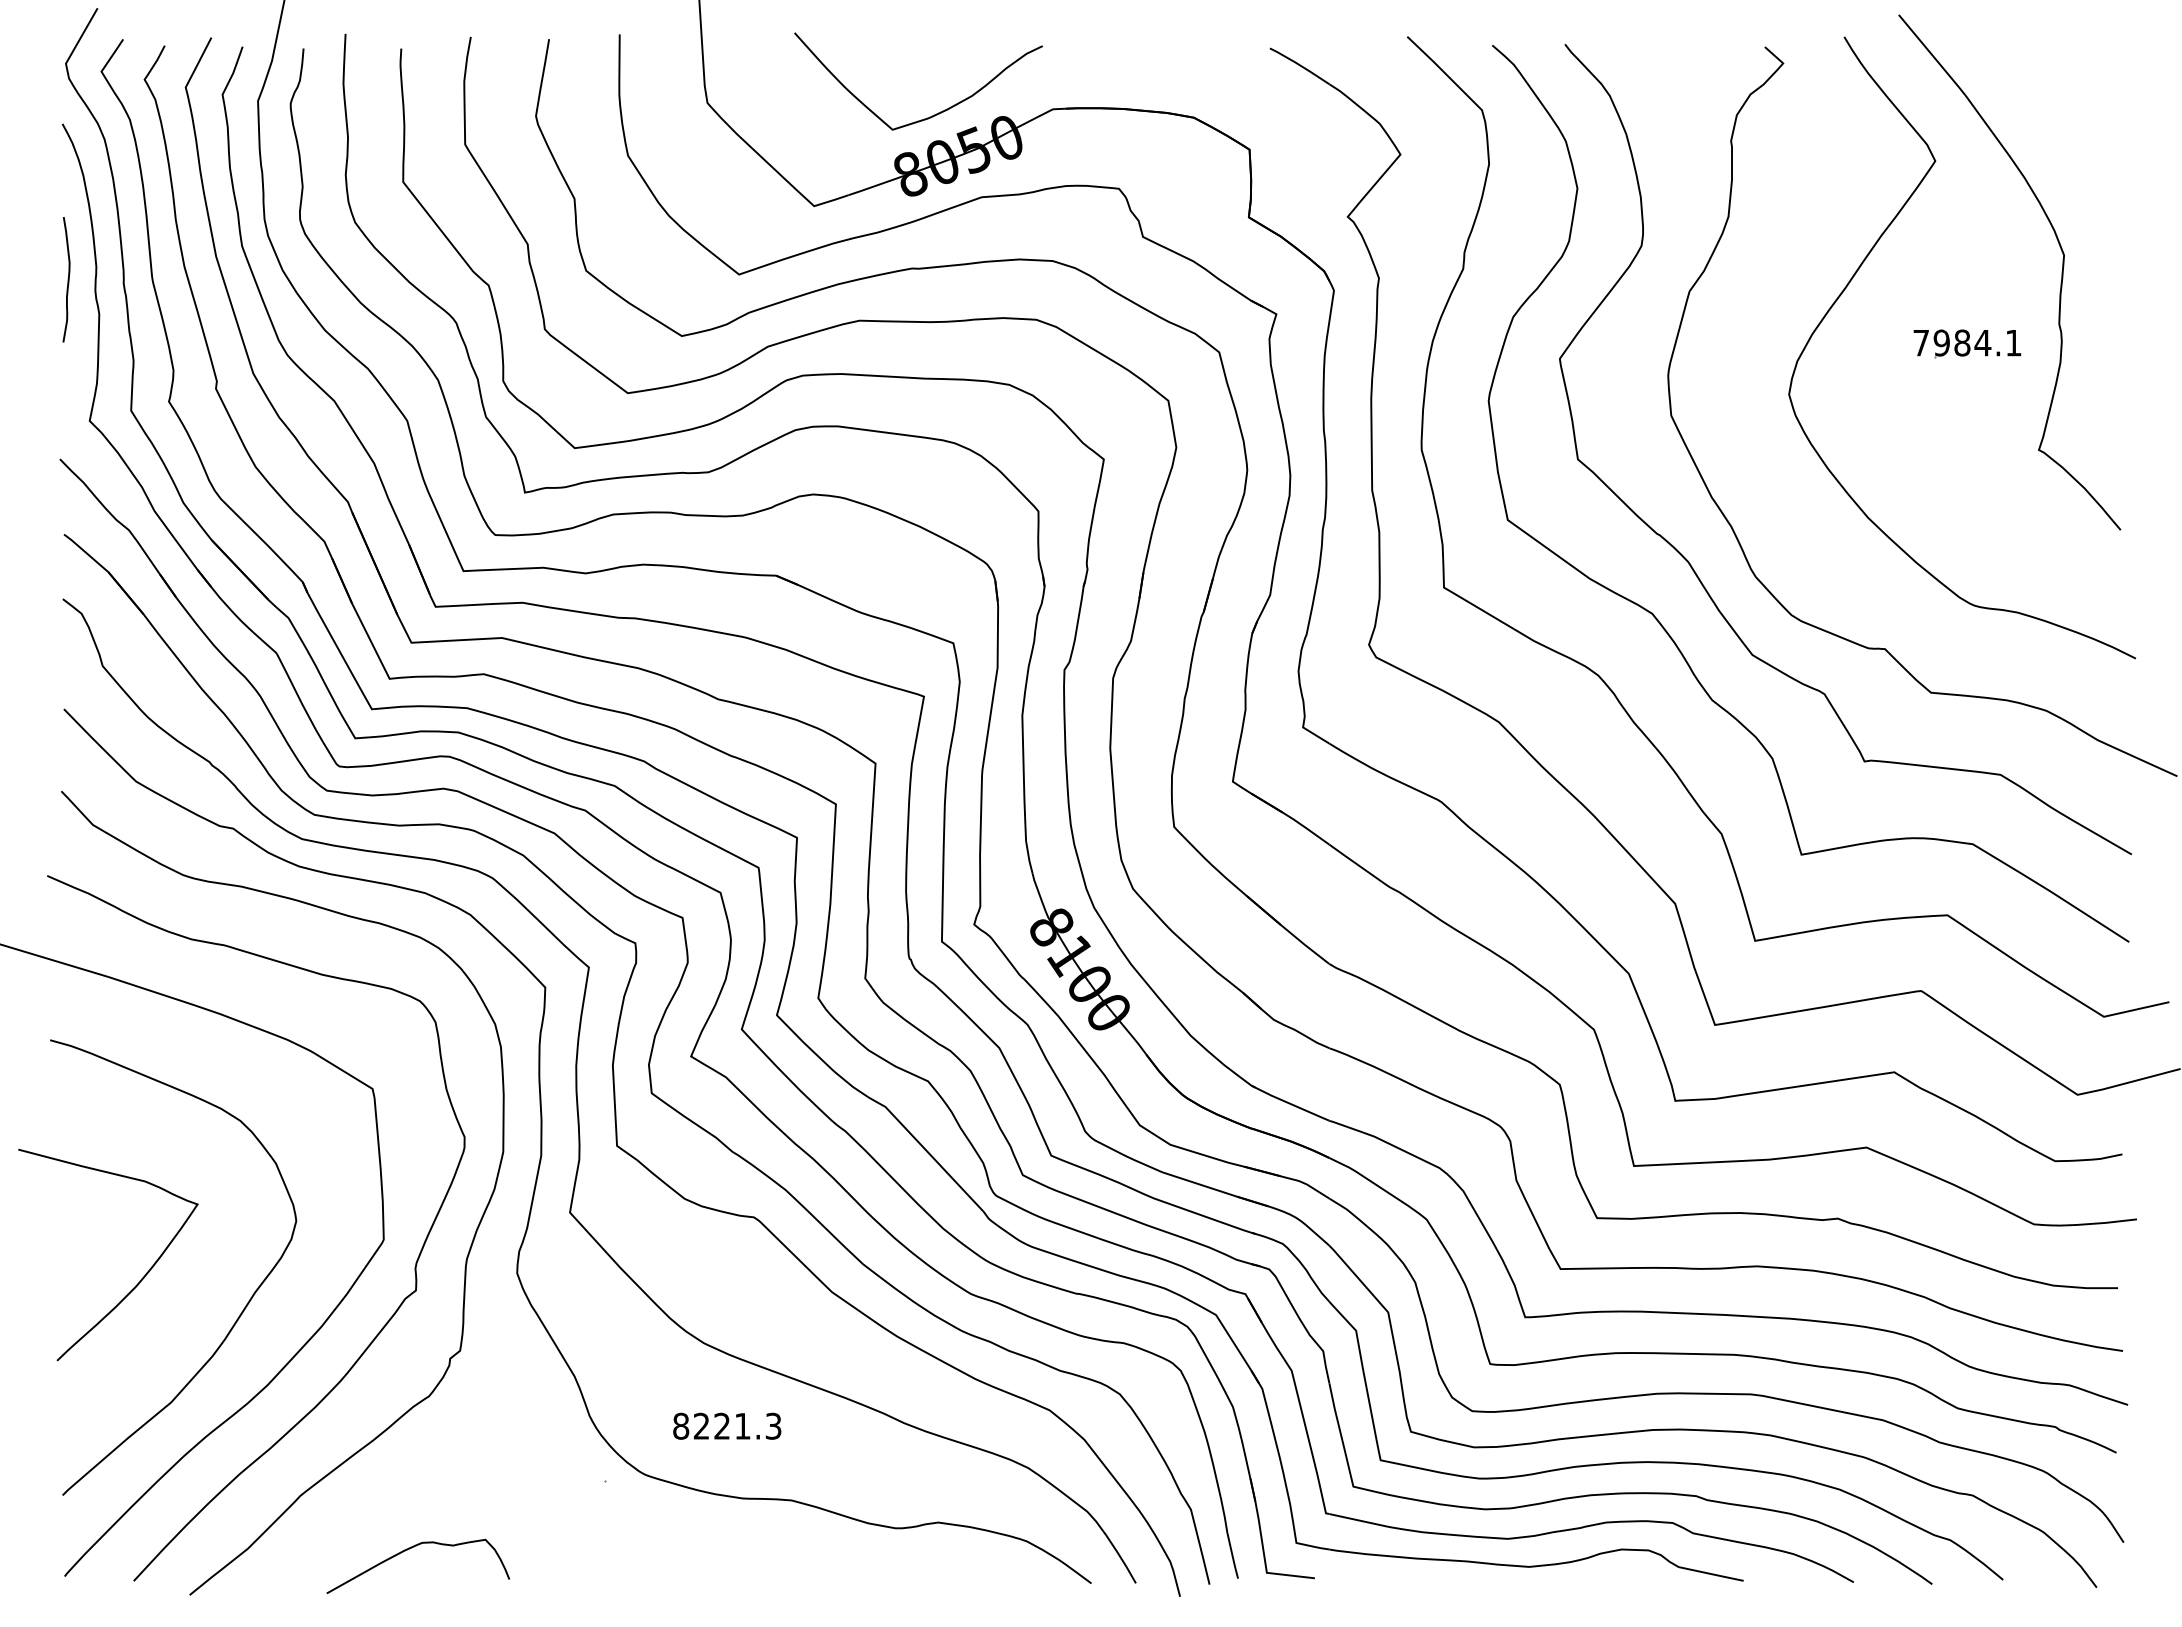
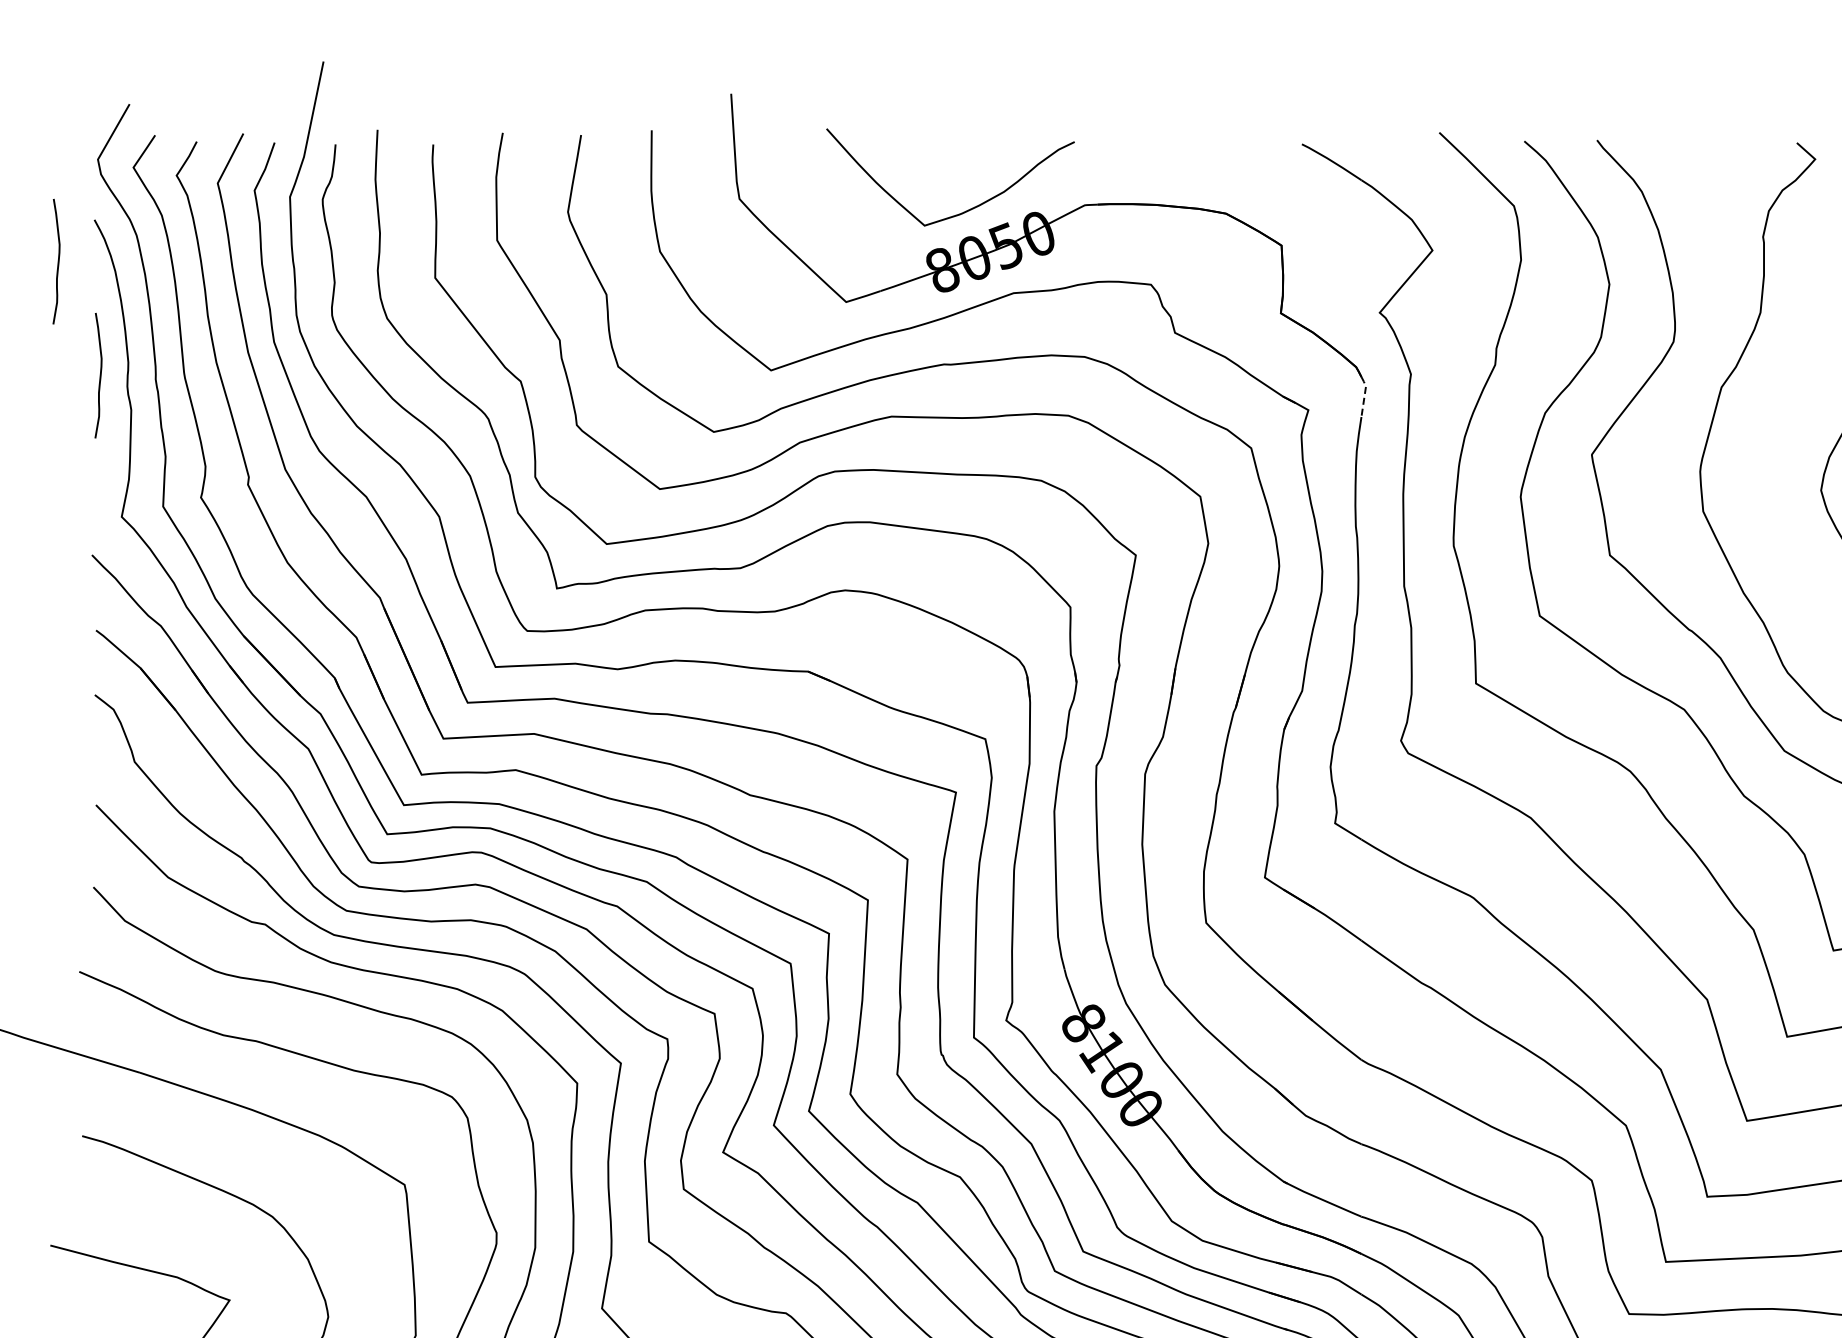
curve: (25, 165) -> (57, 261), added
line: (1332, 299) -> (1364, 395), solid -> dashed

